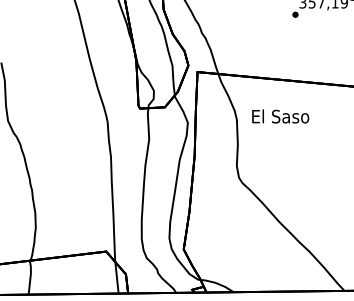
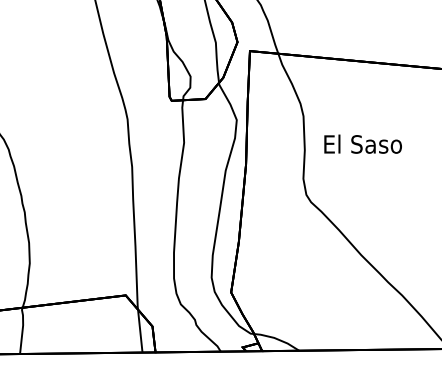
text: (280, 116) -> (362, 144), moved

